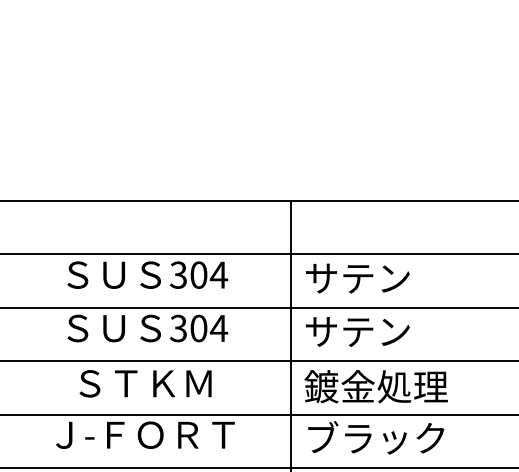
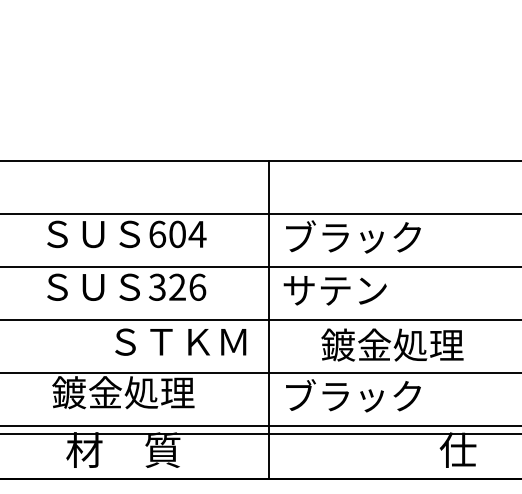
text: (178, 275) -> (157, 234), 304 -> 604
text: (374, 277) -> (351, 236), サテン -> ブラック
text: (208, 327) -> (187, 286), 304 -> 326
text: (145, 383) -> (180, 341), moved
text: (376, 386) -> (392, 344), moved
text: (145, 434) -> (124, 392), Ｊ-ＦＯＲＴ -> 鍍金処理

